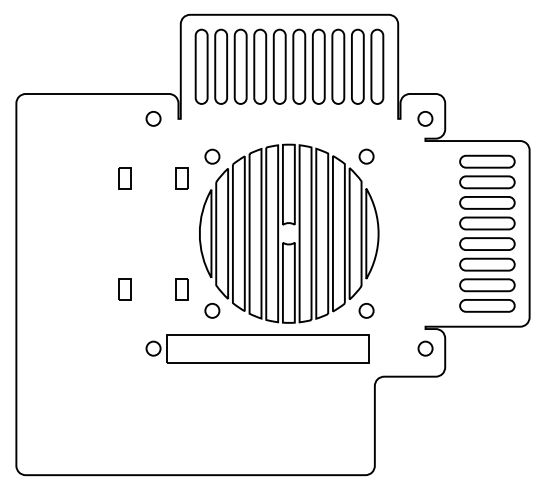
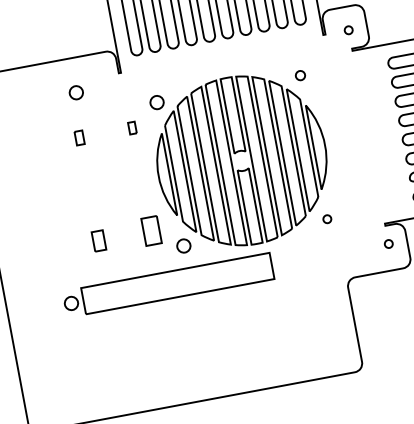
circle: (153, 118) -> (76, 92), moved
circle: (425, 118) -> (348, 29), size x0.6
circle: (366, 156) -> (300, 75), size x0.7
part: (124, 178) -> (79, 138), size x0.7
part: (181, 178) -> (132, 128), size x0.6
part: (181, 289) -> (151, 231), size x1.4
circle: (366, 310) -> (327, 218), size x0.6
part: (257, 348) -> (168, 285), moved
circle: (425, 348) -> (388, 243), size x0.6

